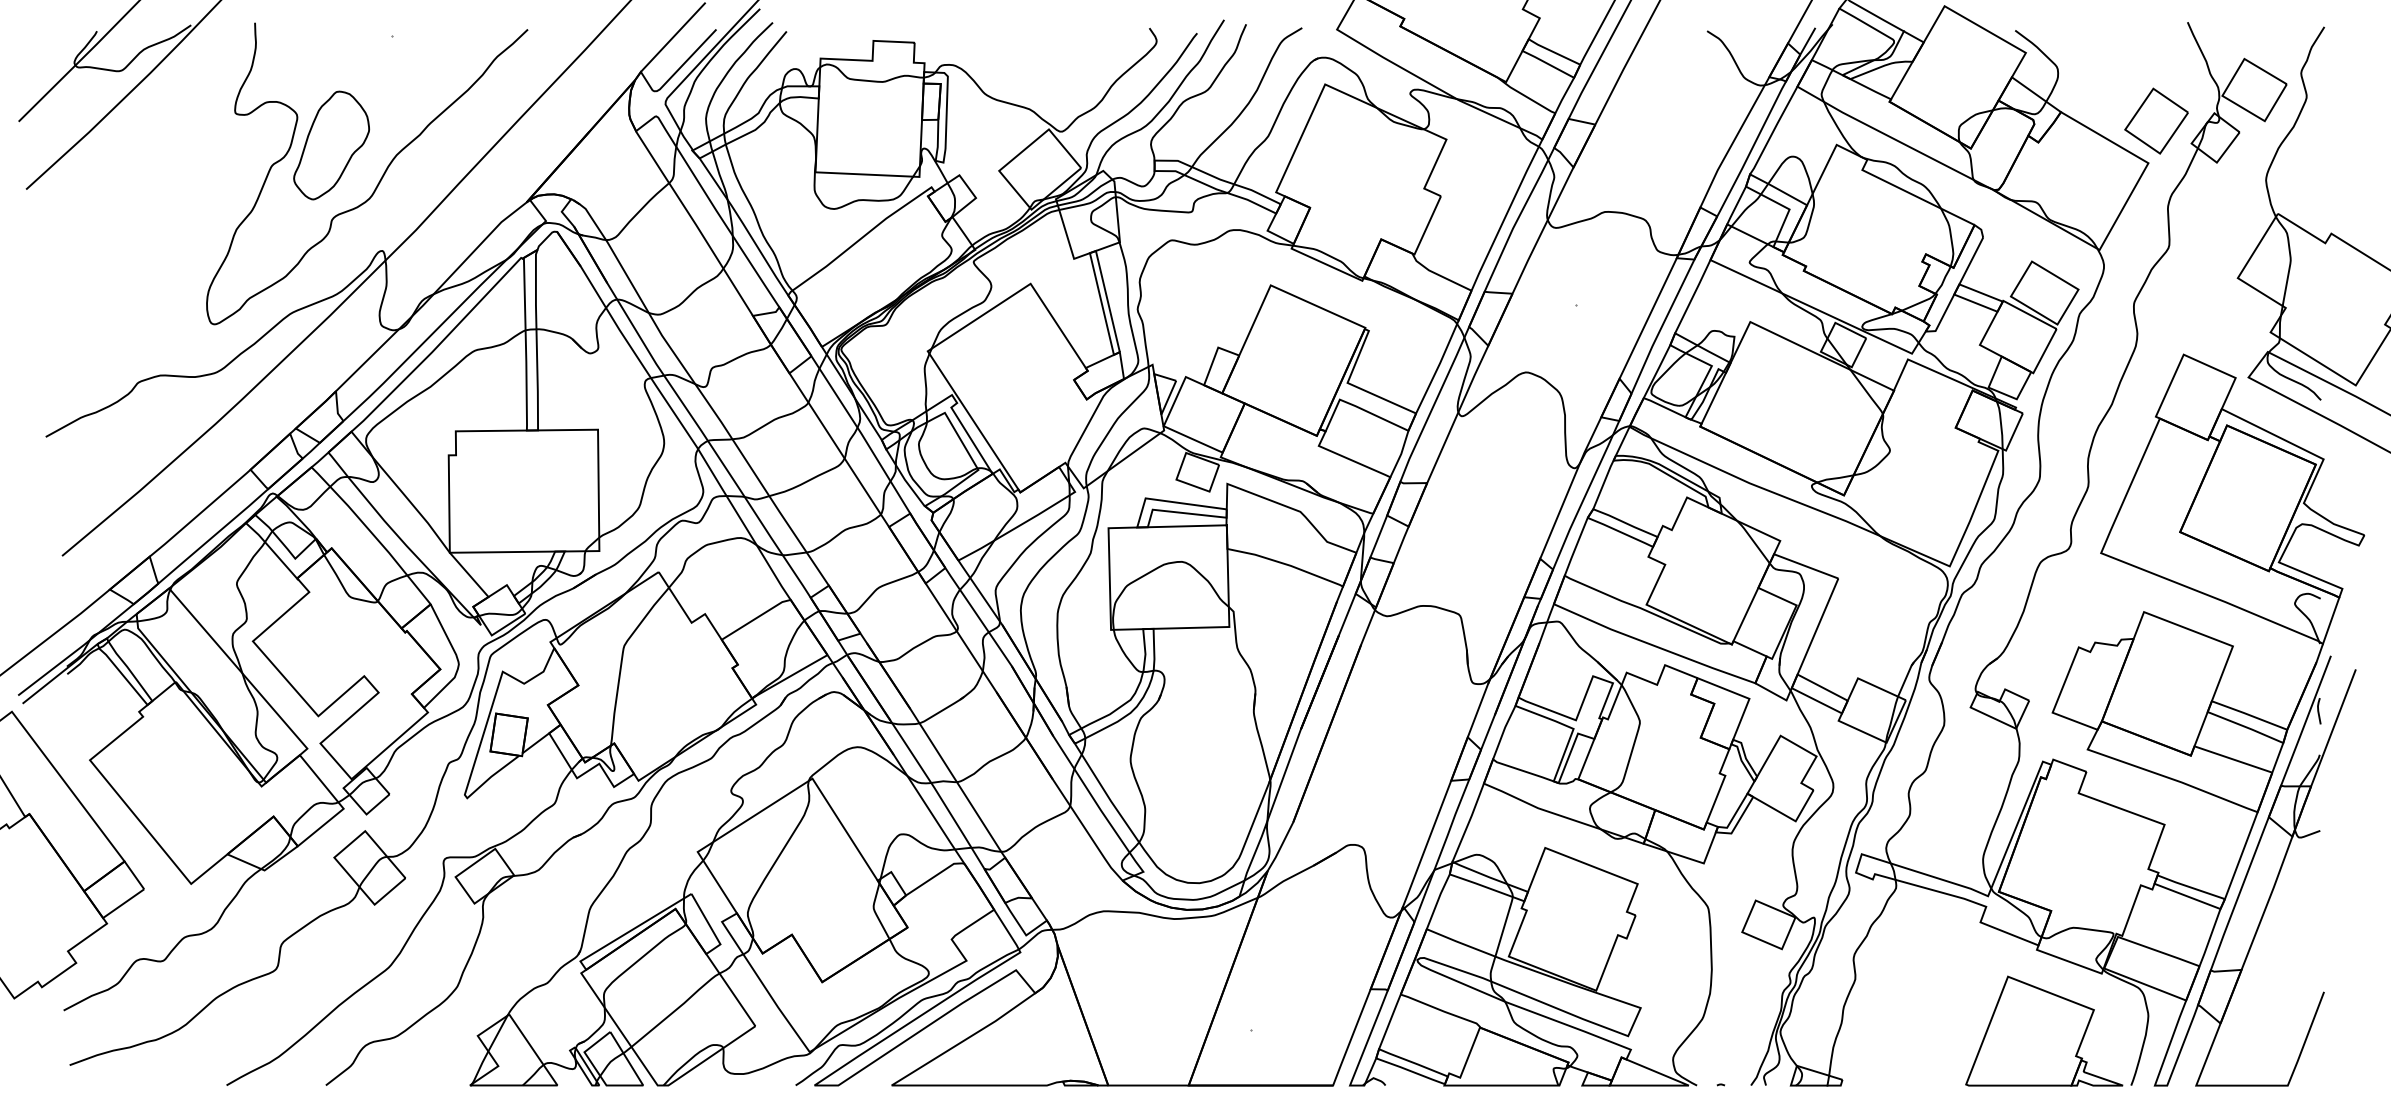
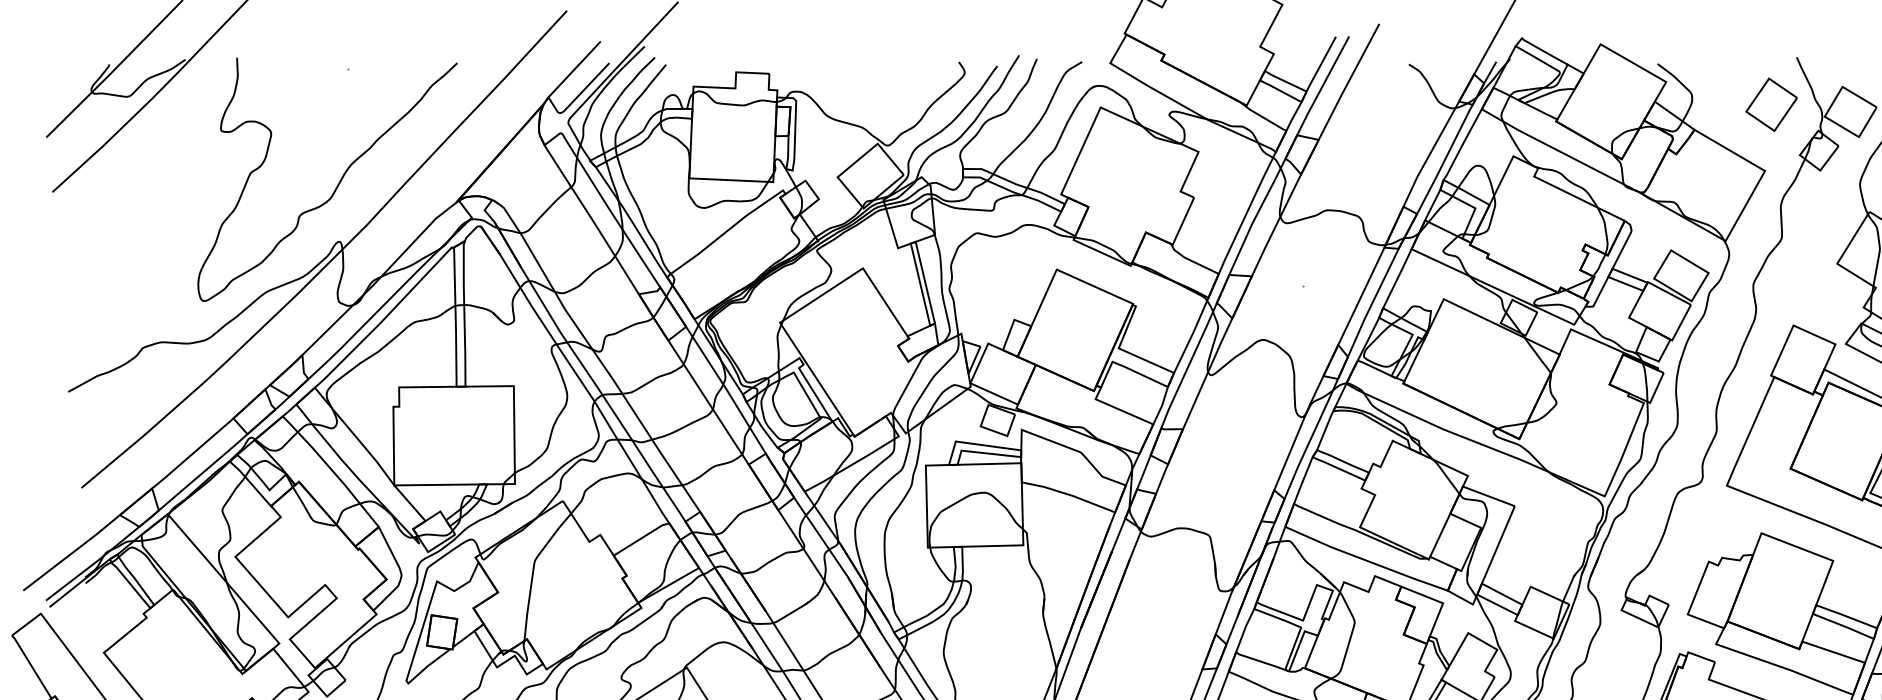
part: (2156, 120) -> (1771, 104), moved
part: (331, 145) -> (298, 156), removed

